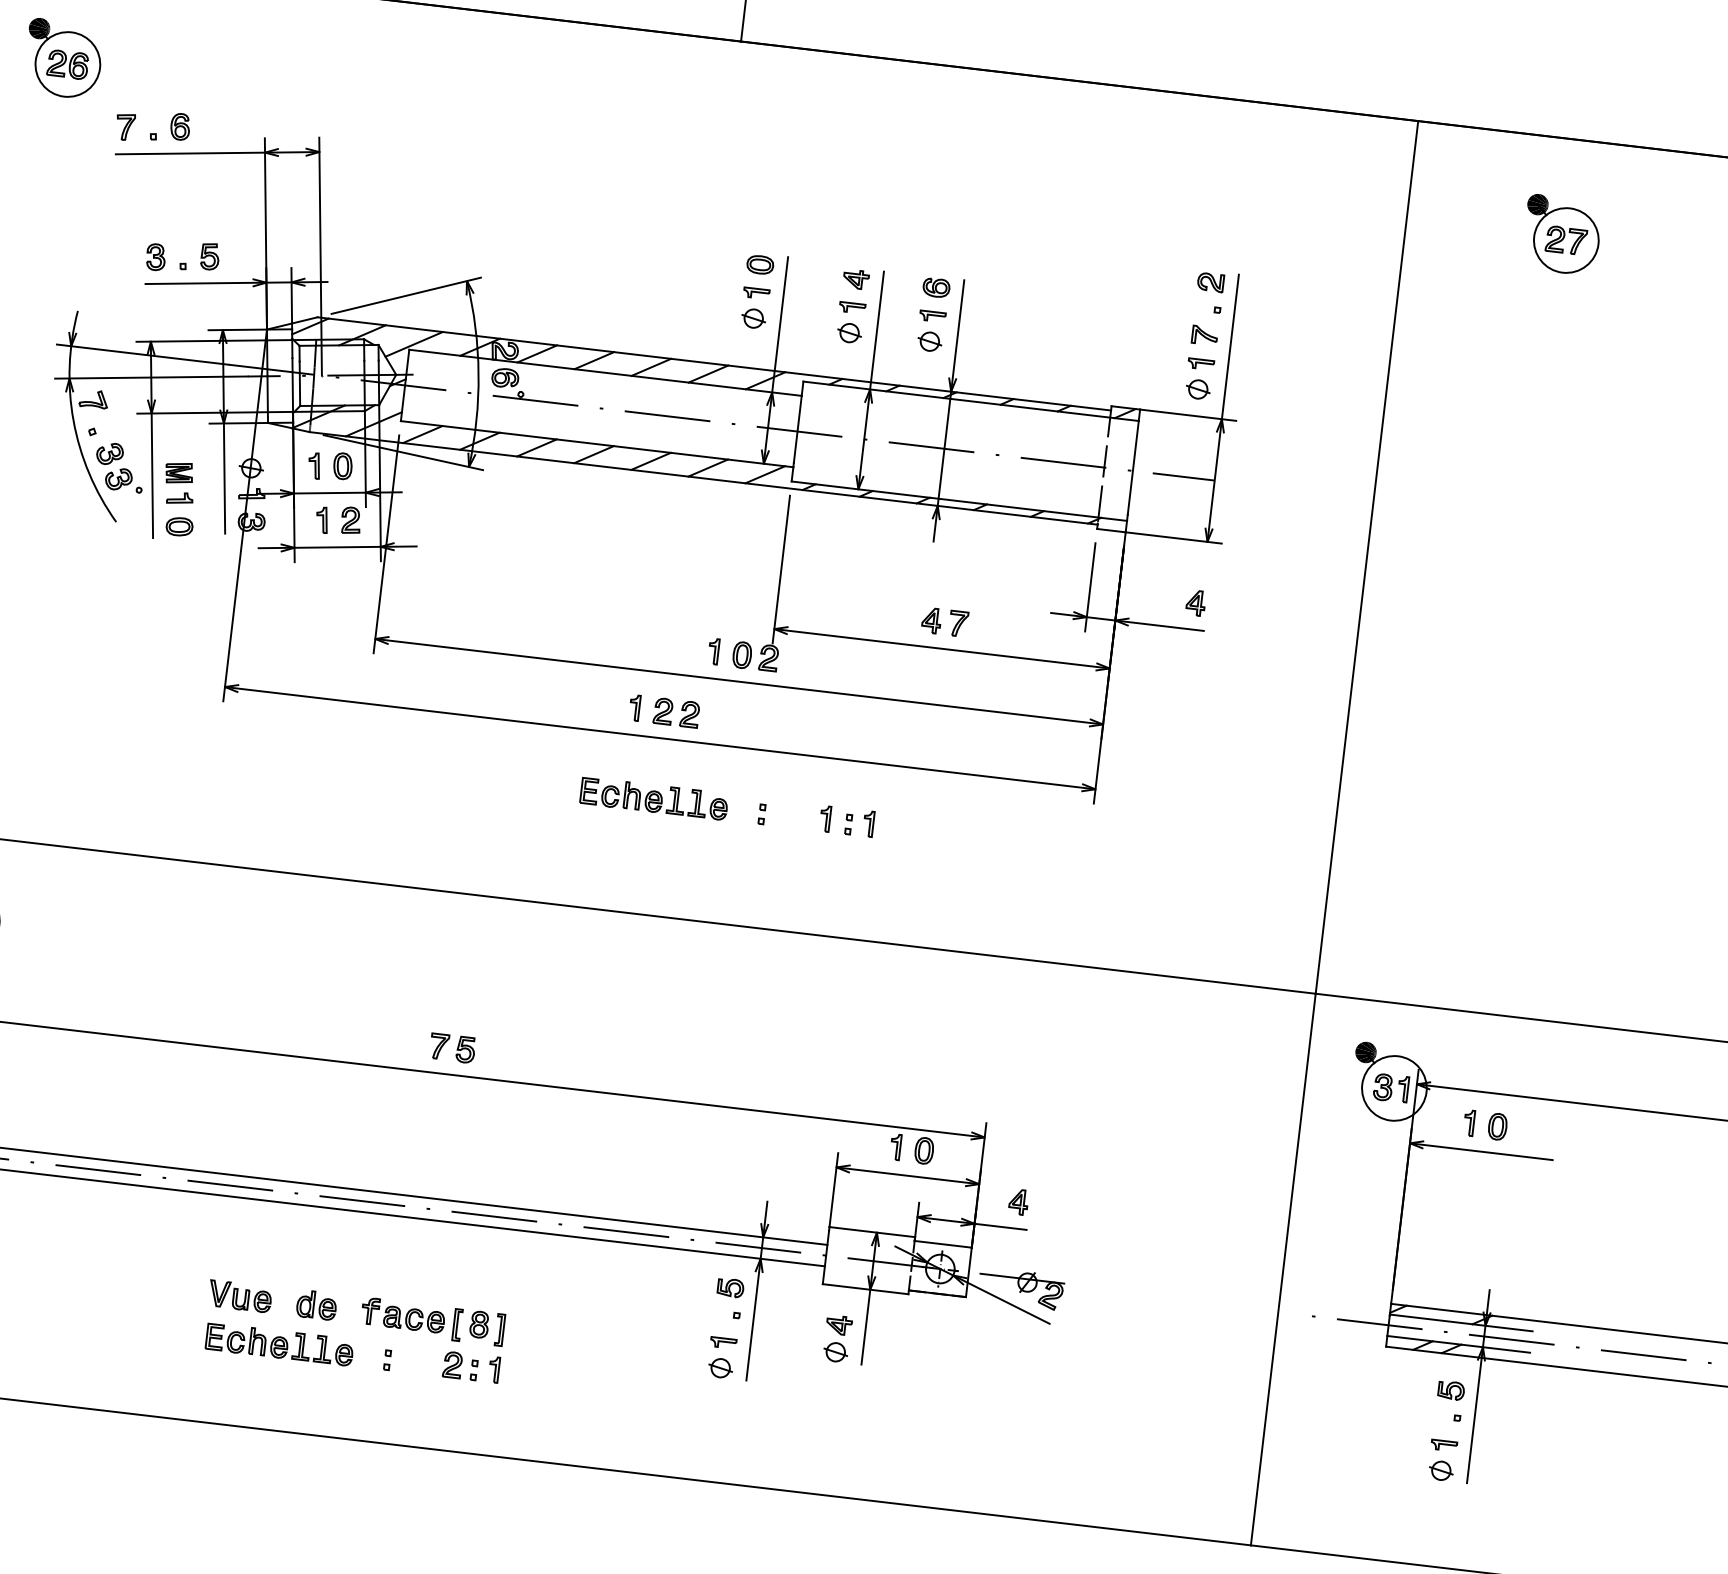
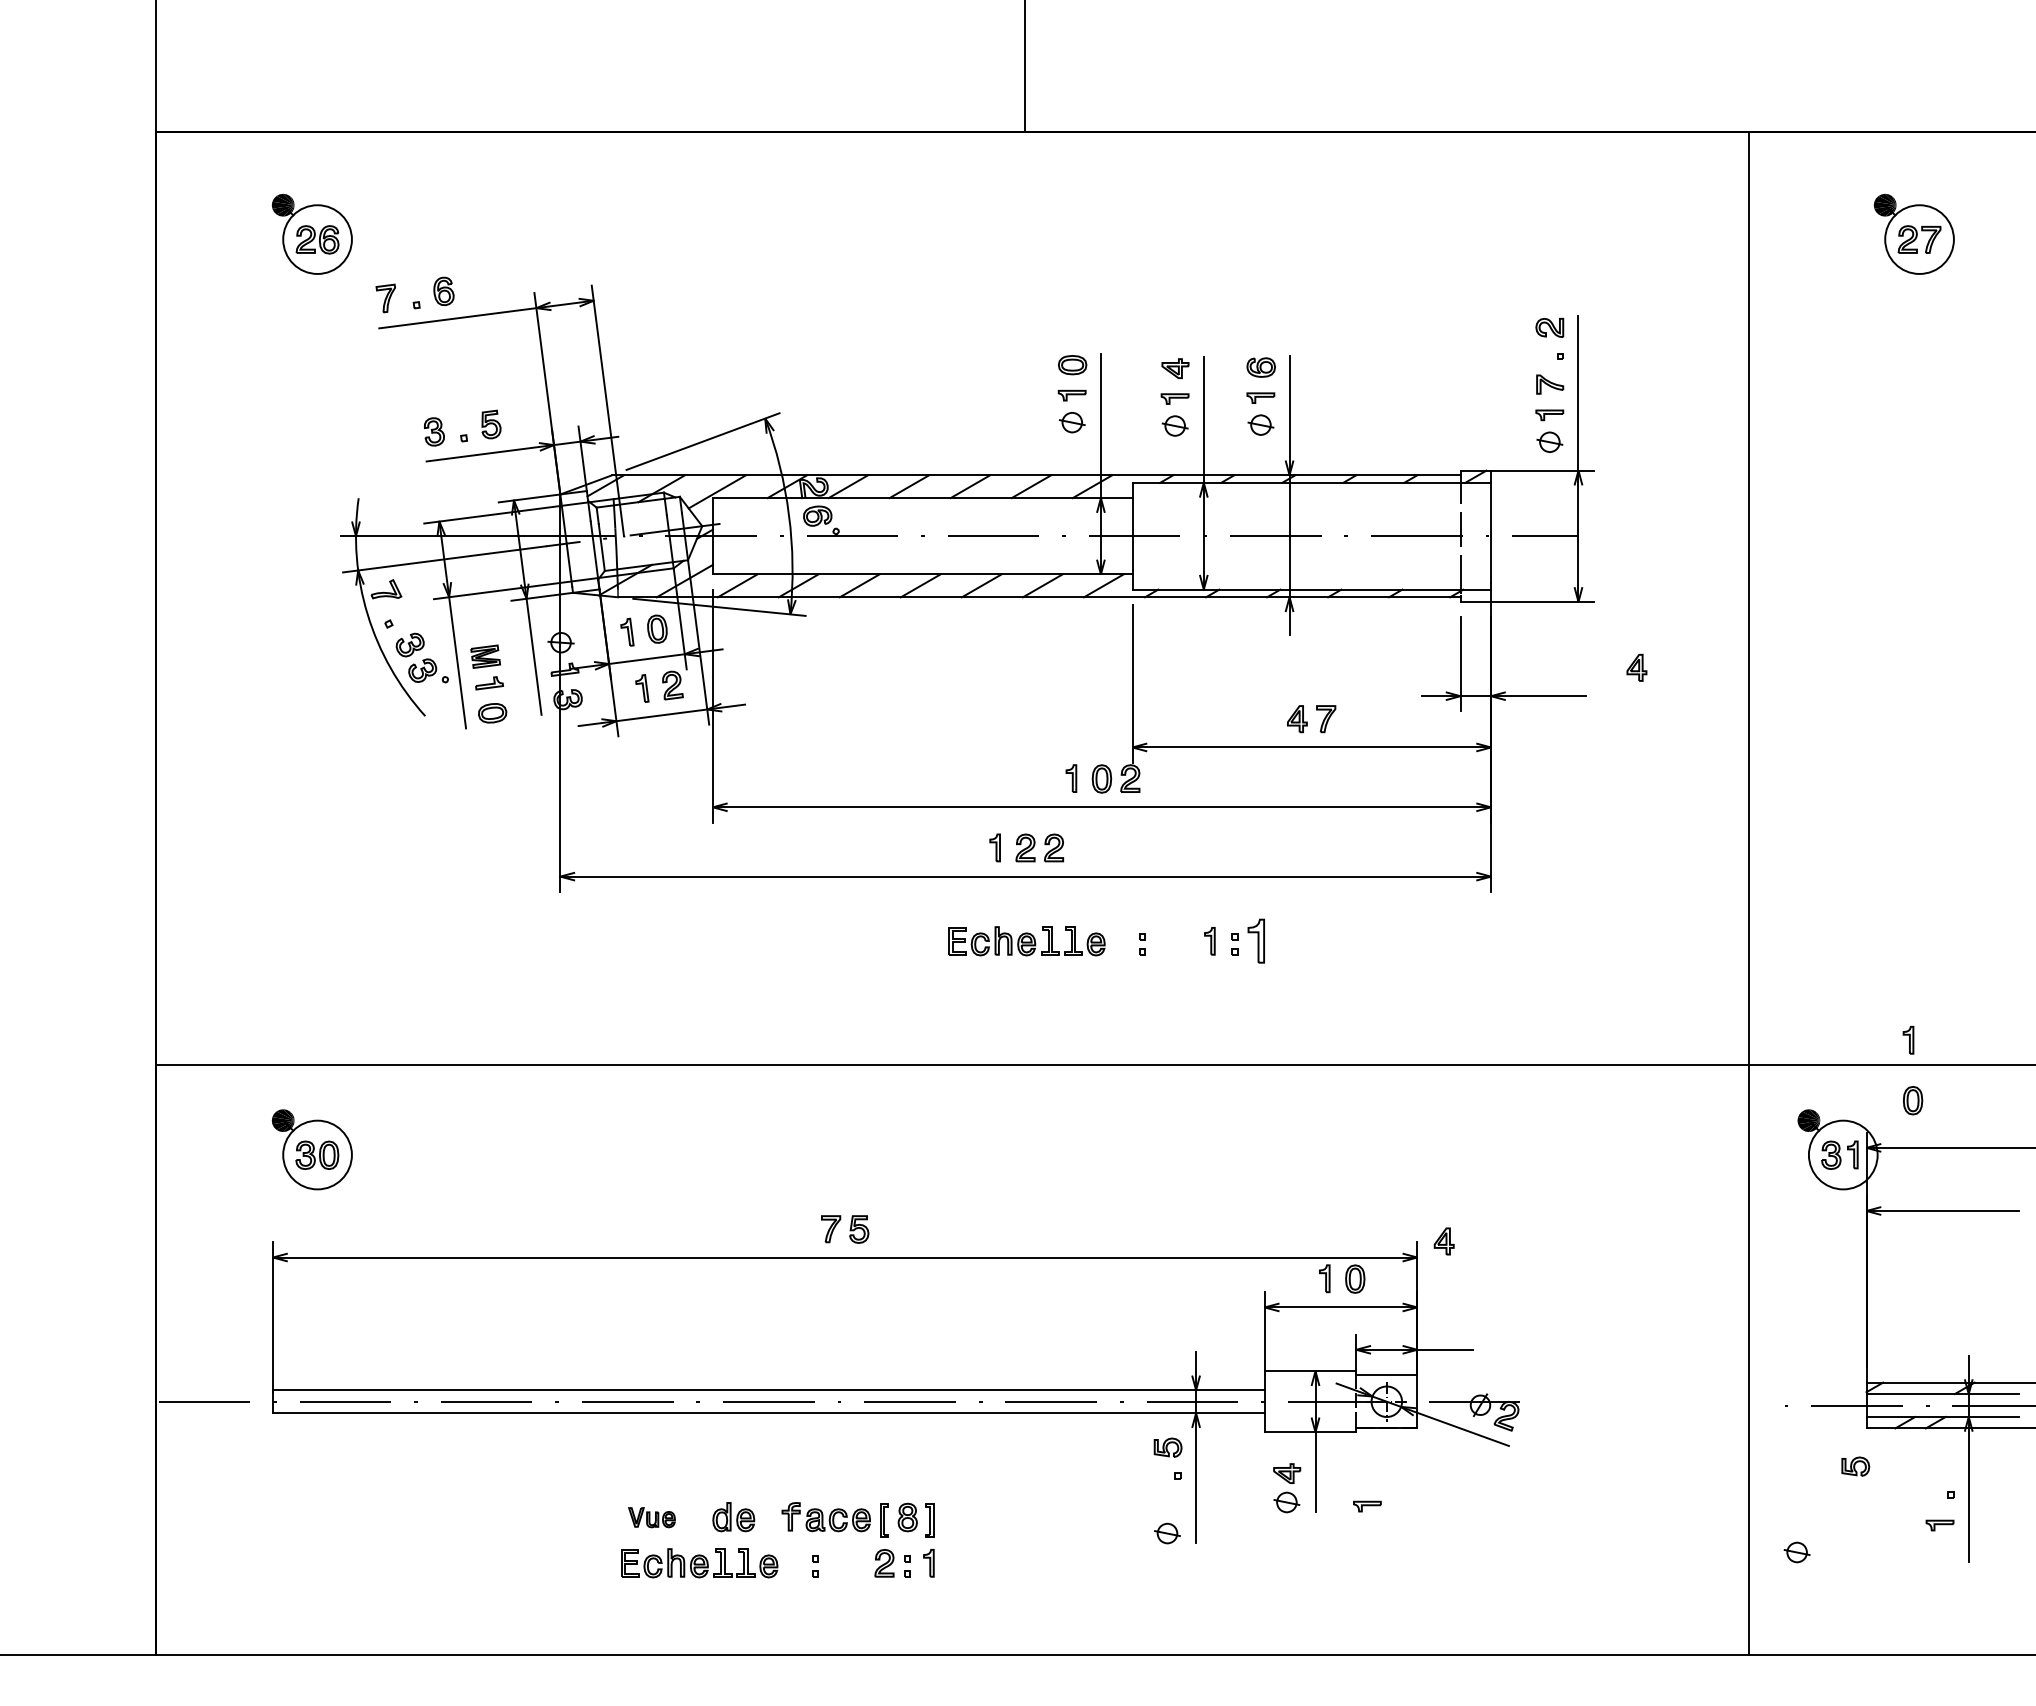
part: (1195, 602) -> (1636, 667), moved
part: (868, 824) -> (1255, 941), size x1.6
part: (1469, 1123) -> (1908, 1040), moved
part: (1498, 1126) -> (1913, 1100), moved
part: (1018, 1202) -> (1443, 1241), moved
part: (239, 1296) -> (651, 1517), size x0.7
part: (723, 1342) -> (1367, 1506), moved
part: (1451, 1390) -> (1855, 1466), moved
part: (1440, 1470) -> (1796, 1552), moved

